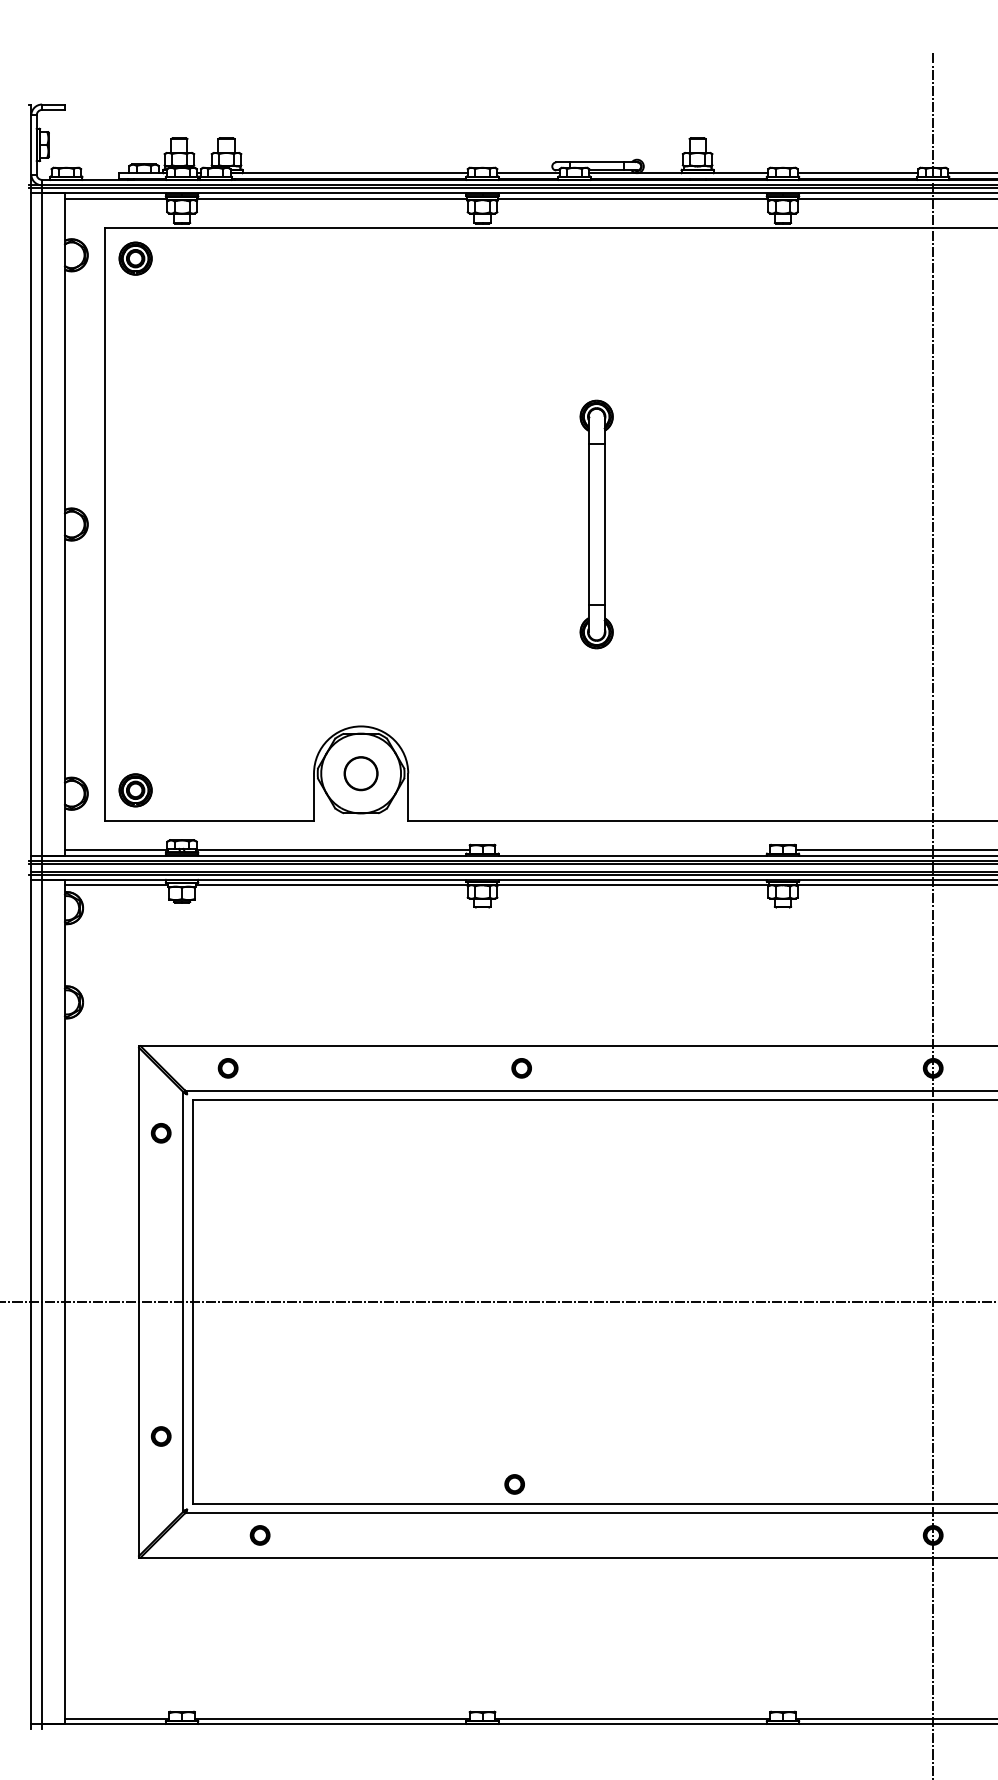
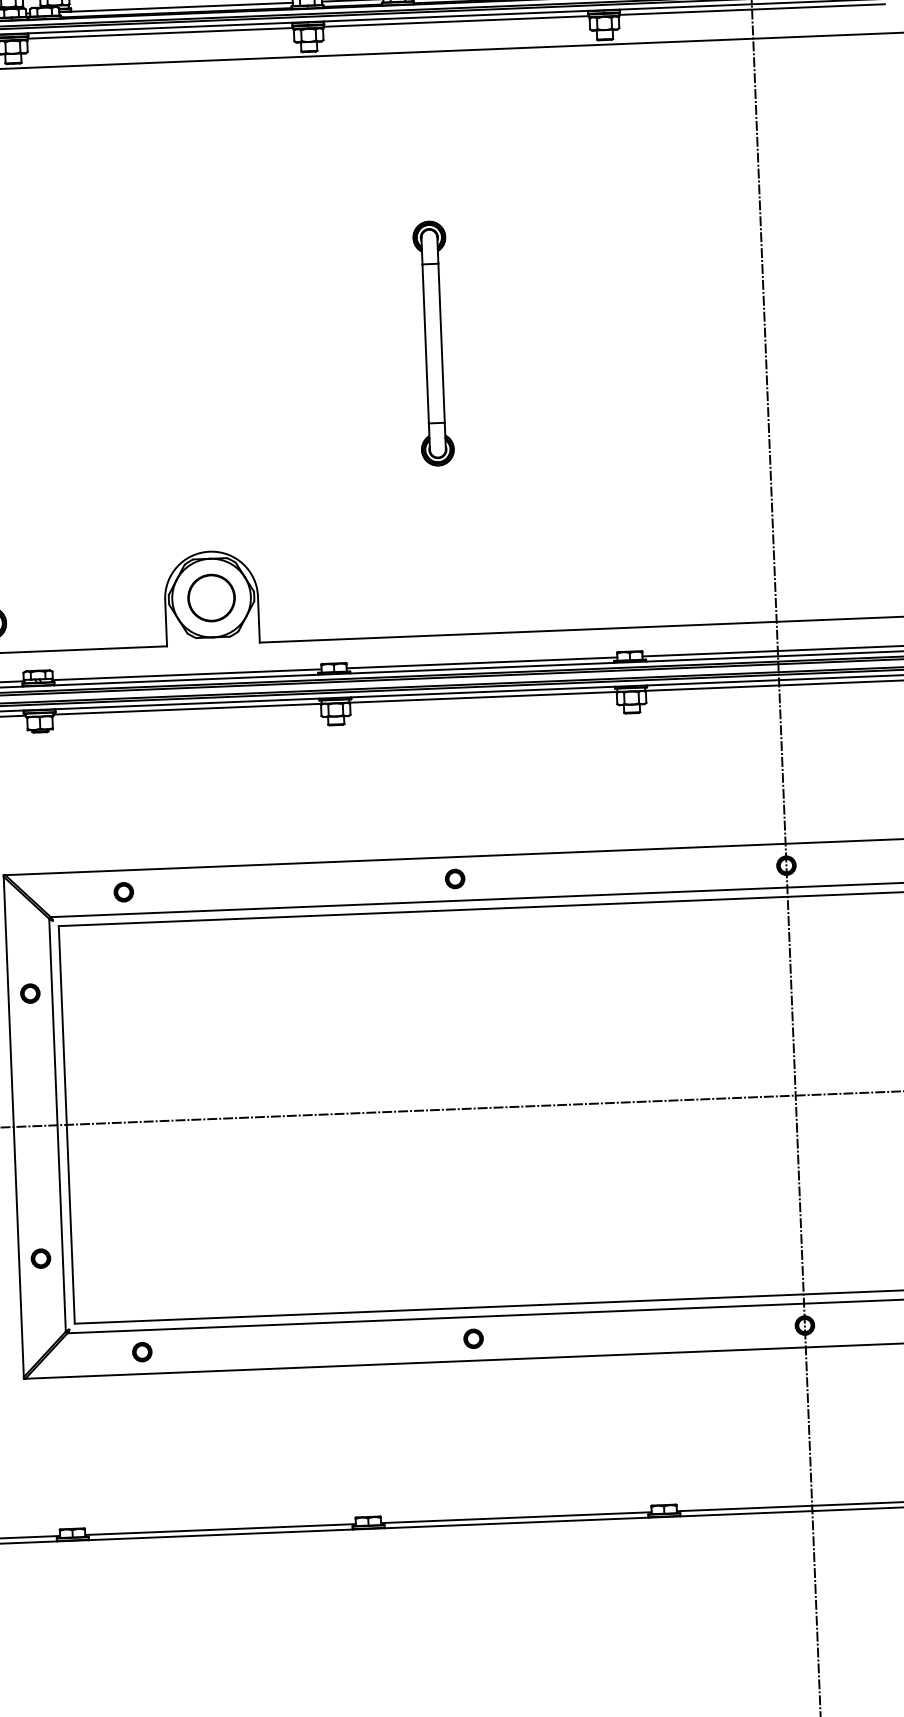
circle: (360, 773) -> (210, 598), size x1.43
line: (632, 850) -> (481, 663), added
part: (227, 1068) -> (123, 892), moved
part: (521, 1068) -> (454, 879), moved
part: (160, 1133) -> (29, 993), moved
part: (514, 1484) -> (473, 1338), moved

